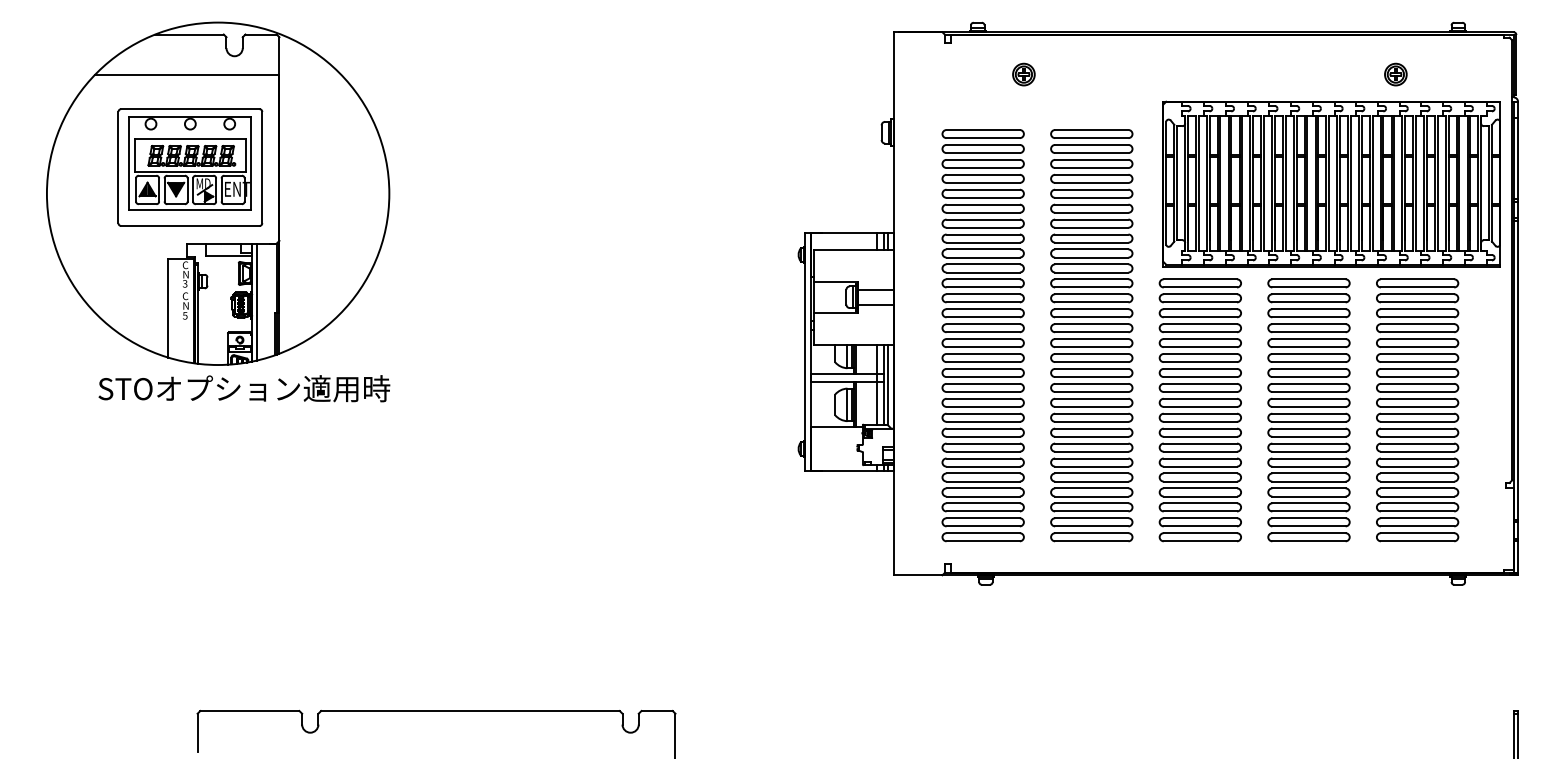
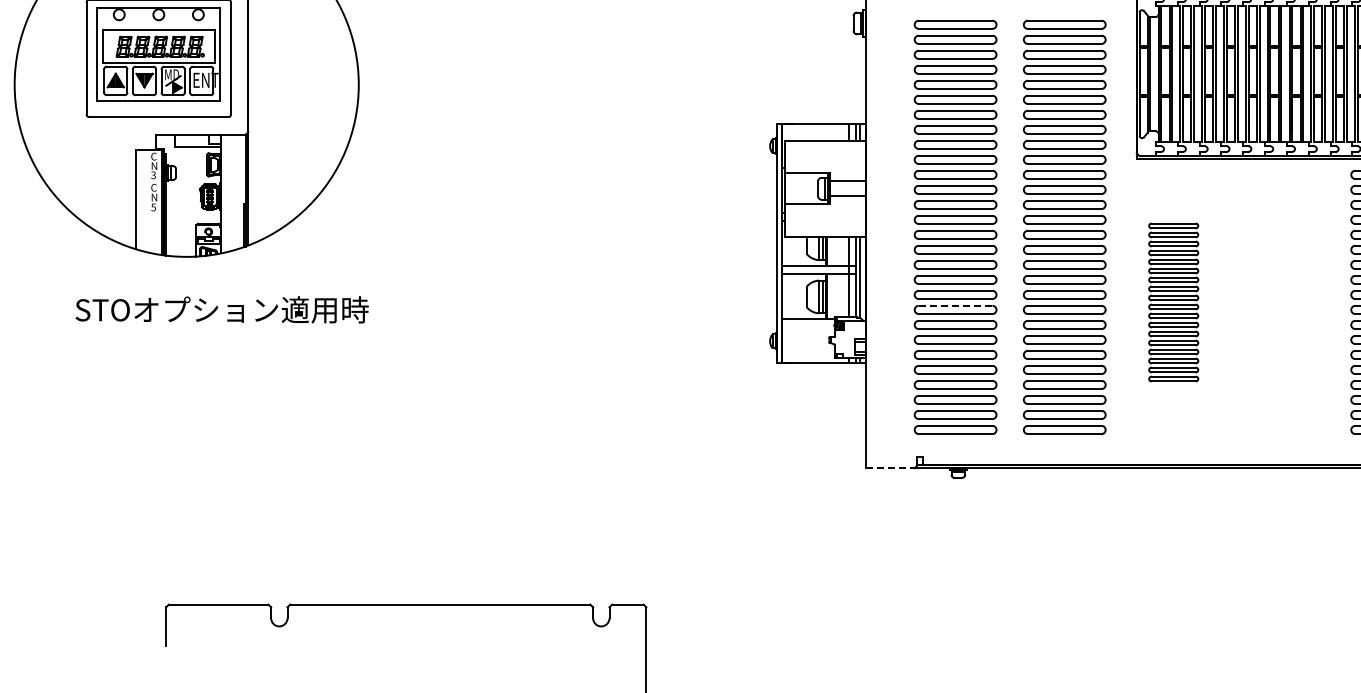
line: (256, 301) -> (225, 193), removed
text: (244, 388) -> (222, 309), moved
part: (1199, 410) -> (1172, 302), size x0.6
part: (1308, 410) -> (1282, 302), removed
line: (983, 413) -> (955, 305), solid -> dashed
line: (918, 575) -> (890, 468), solid -> dashed

